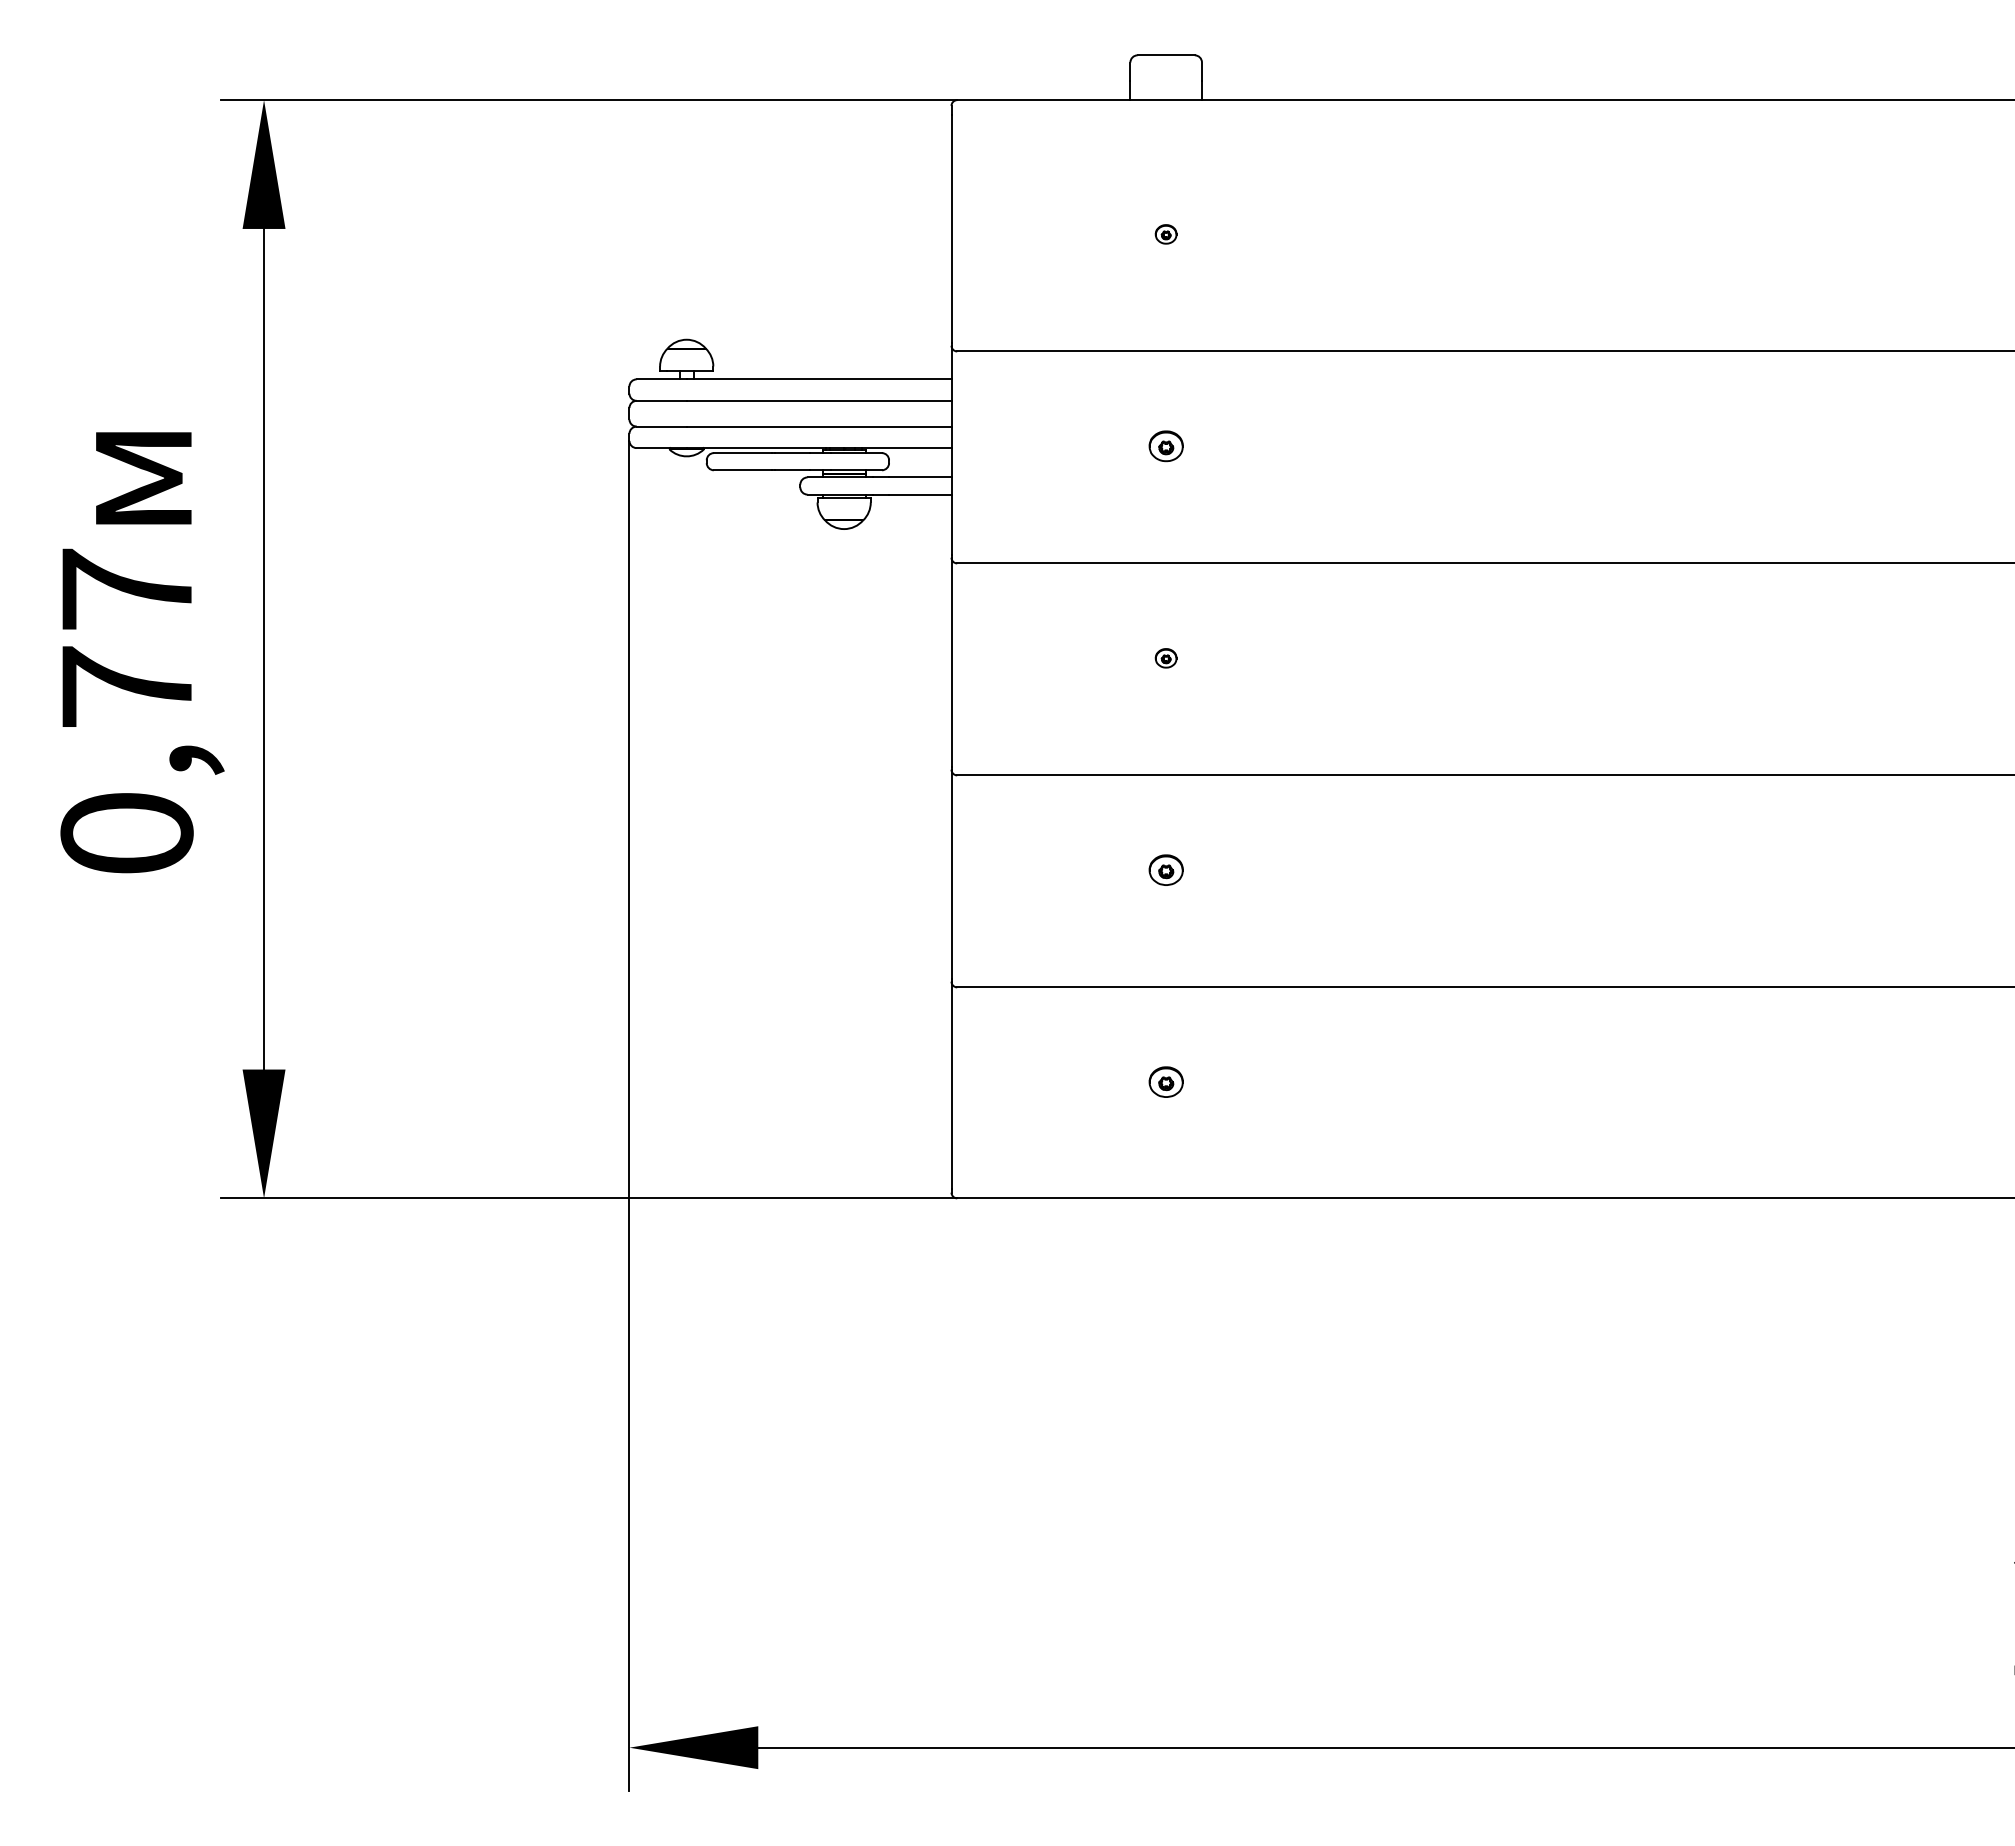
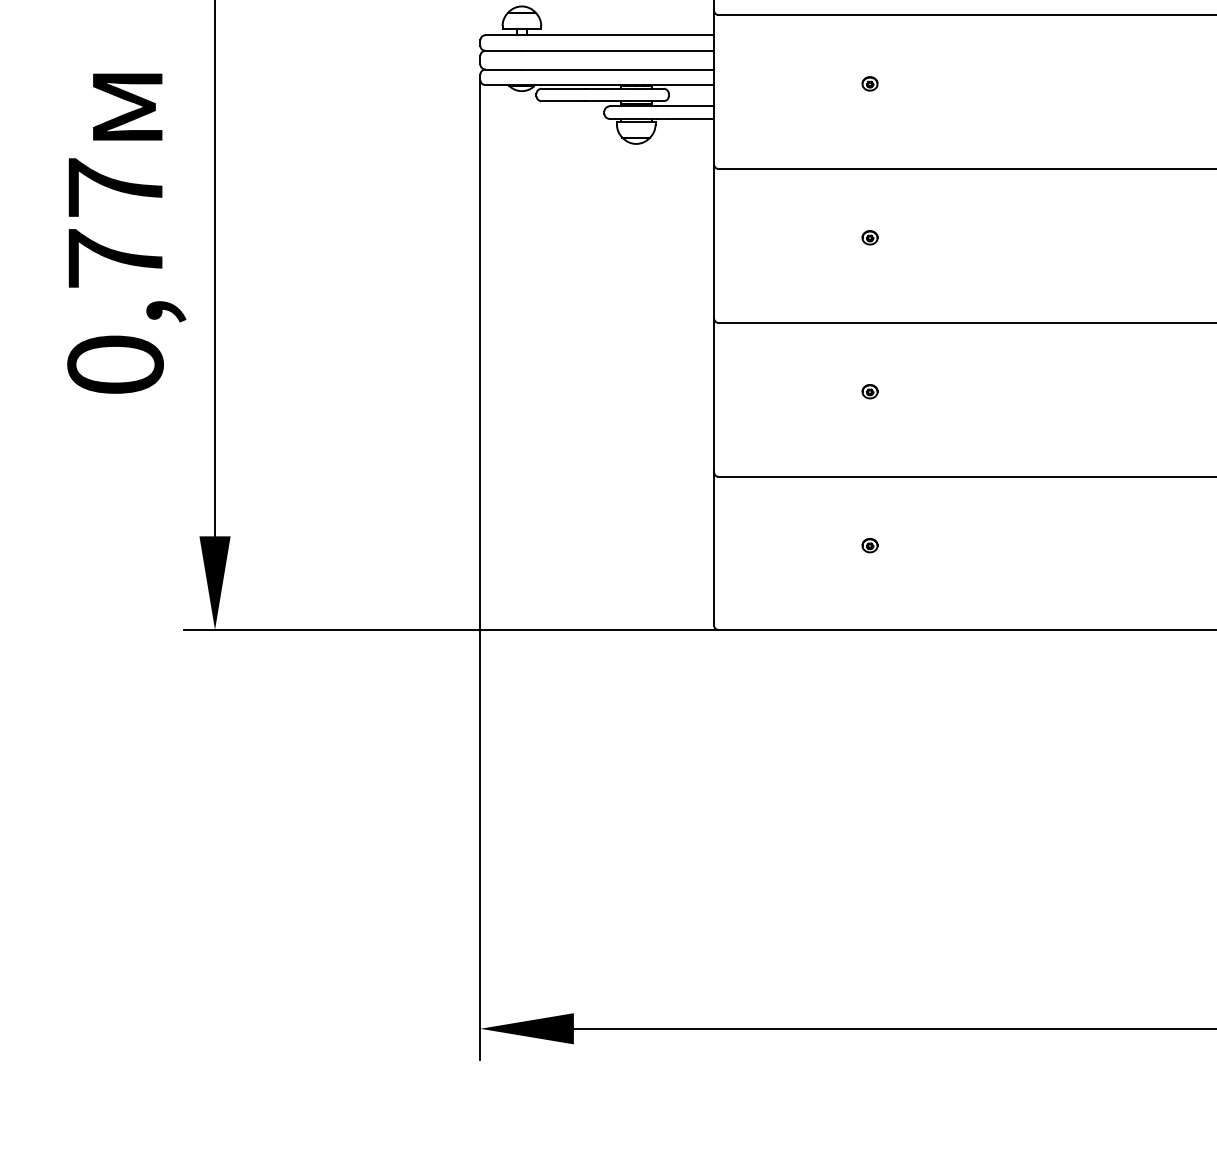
part: (1165, 446) -> (869, 83), size x0.62
part: (1165, 870) -> (869, 391), size x0.62
part: (1165, 1082) -> (869, 545), size x0.62

